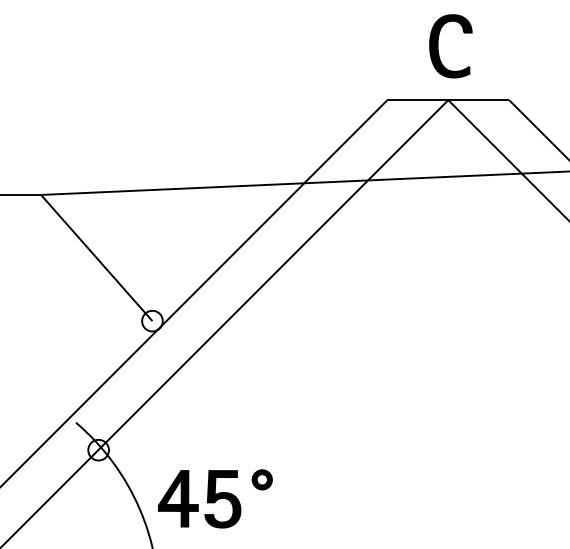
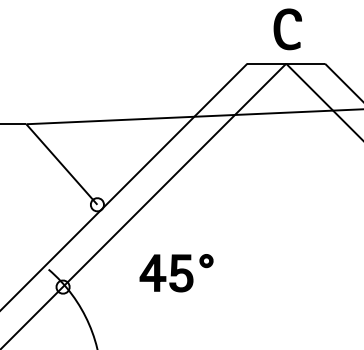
part: (215, 499) -> (176, 273), moved

